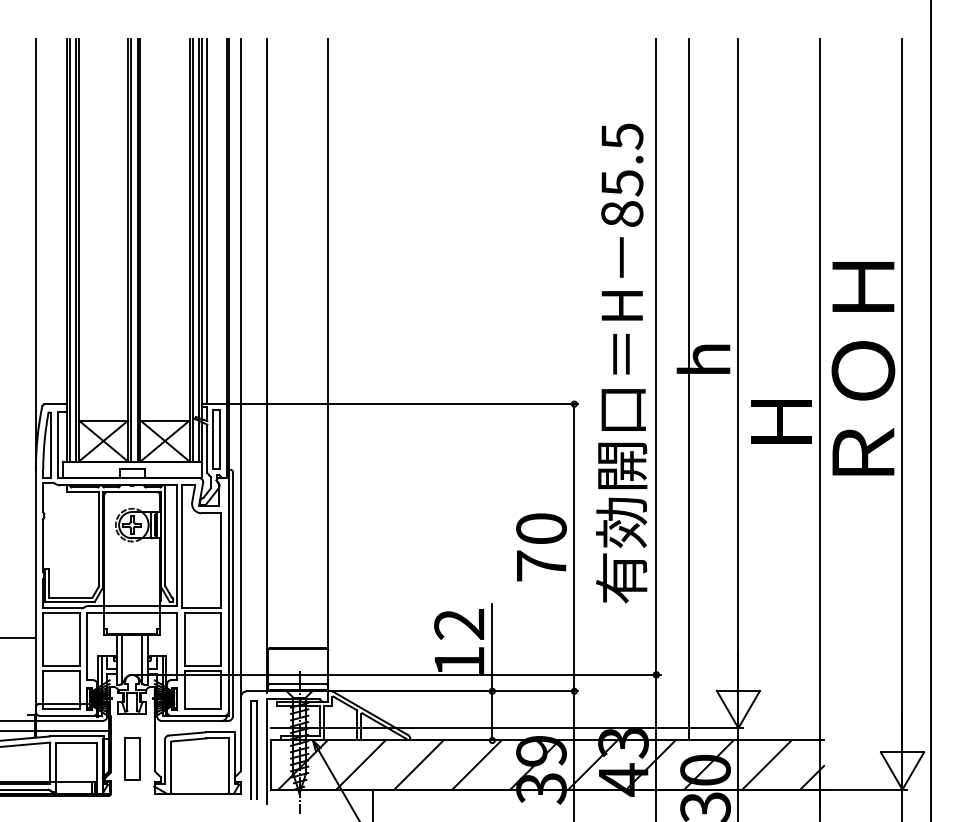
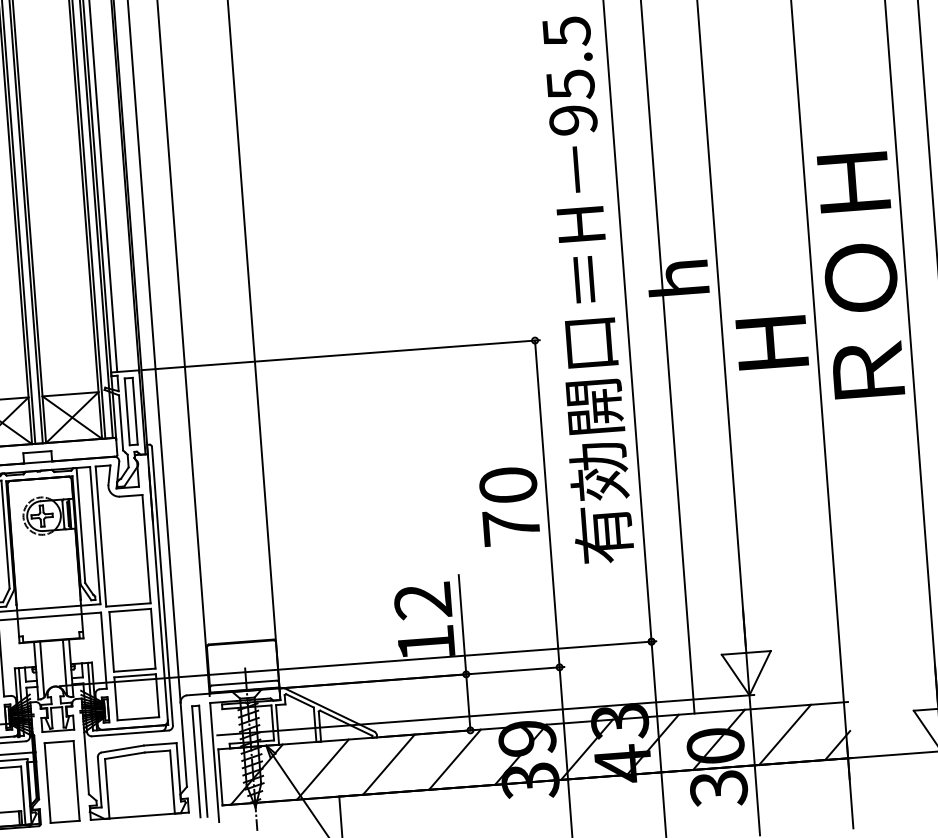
text: (622, 213) -> (573, 119), 85.5 -> 95.5
part: (132, 758) -> (62, 781), size x1.67

